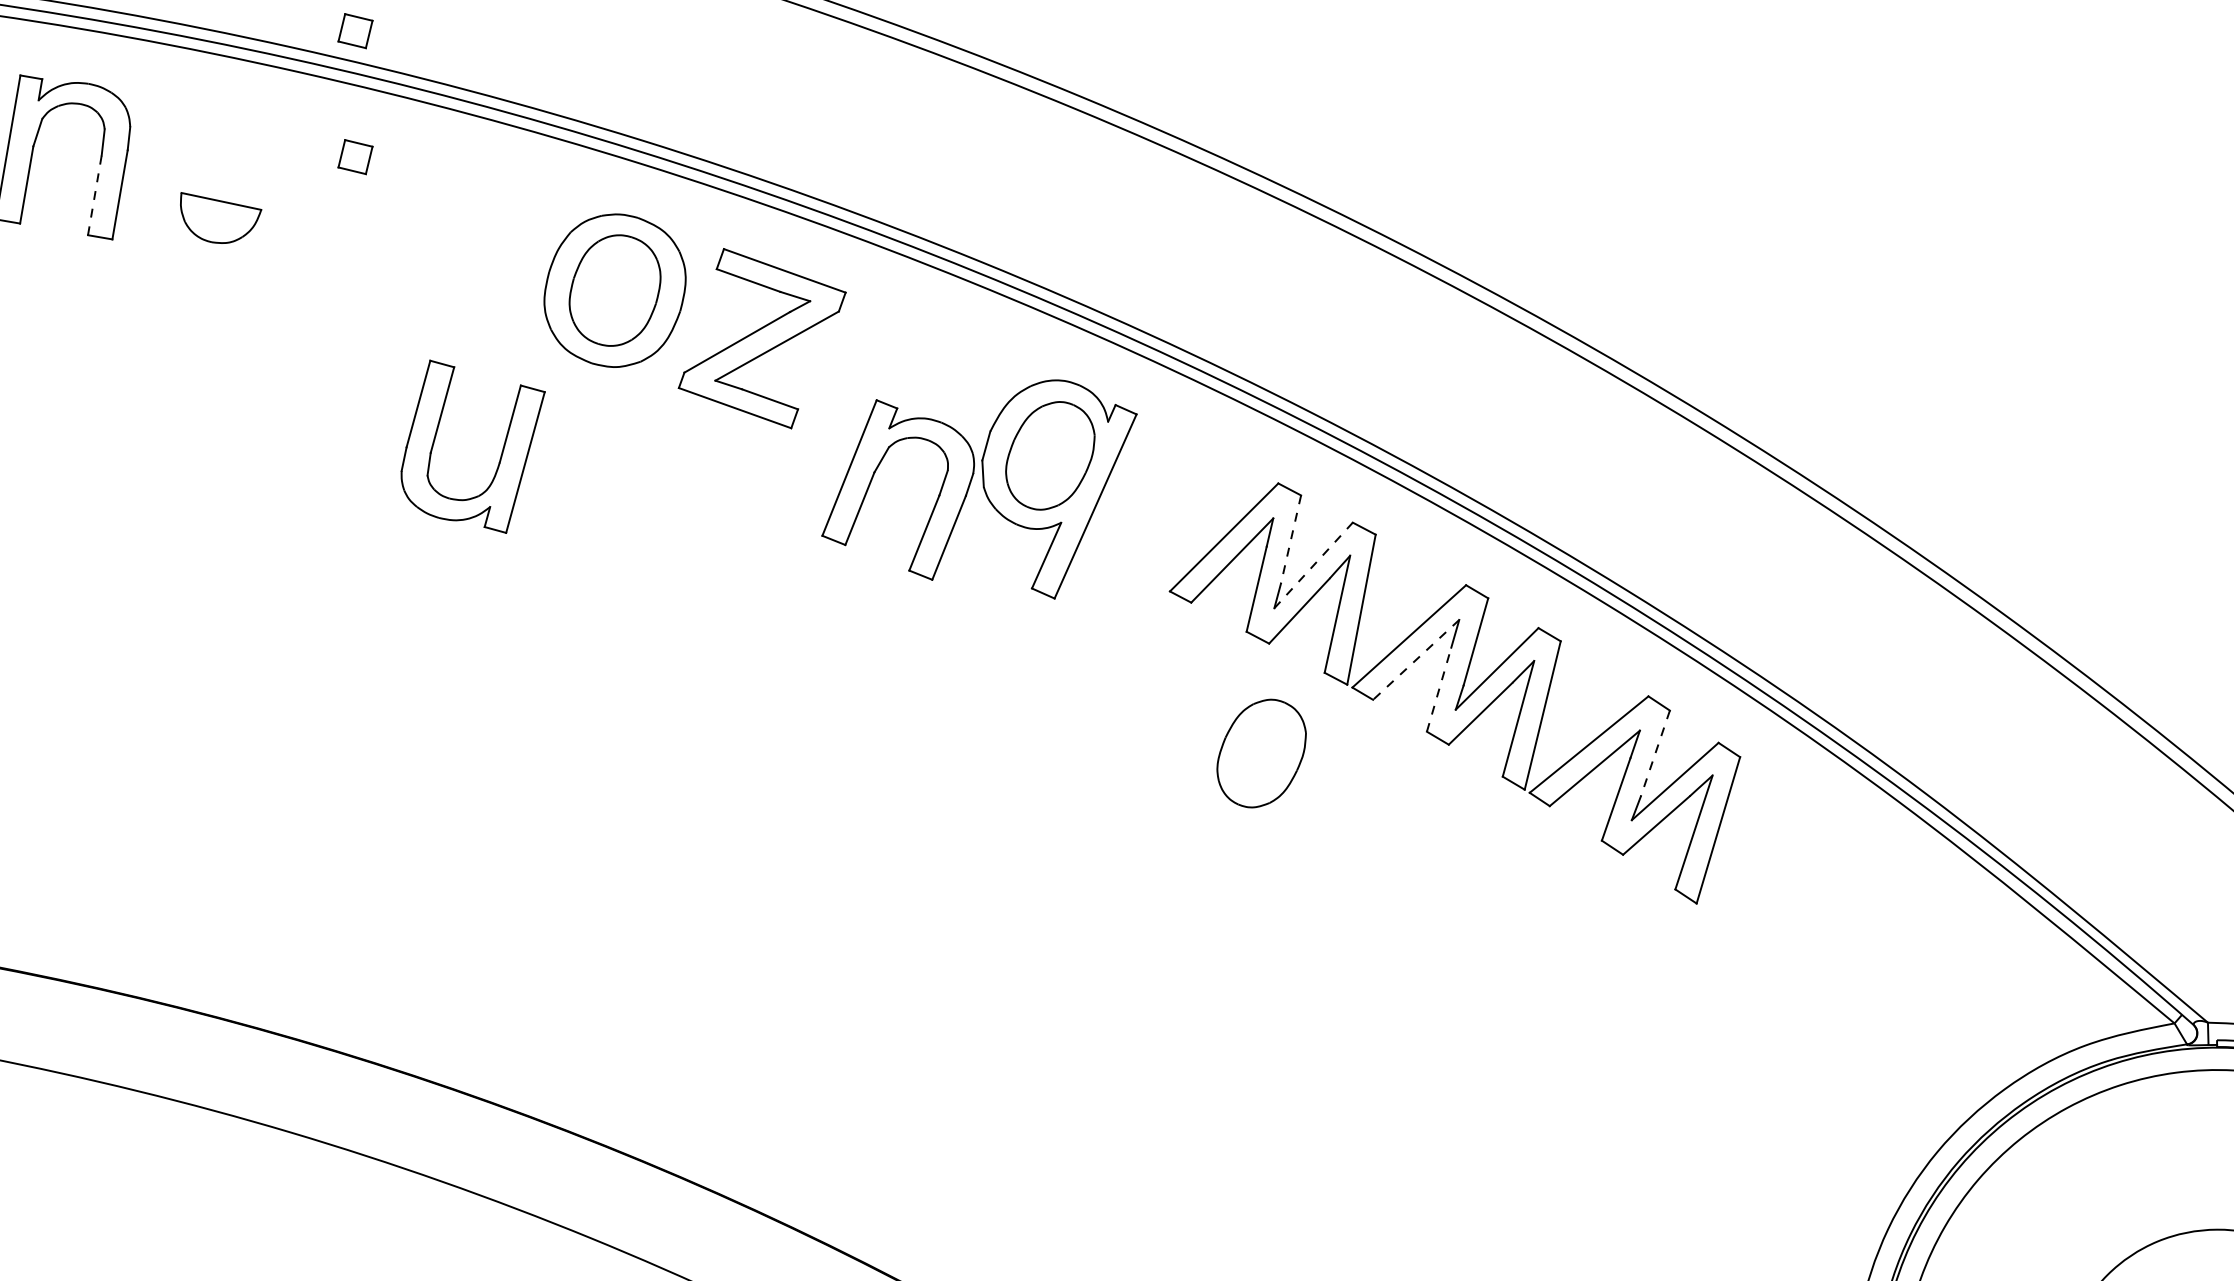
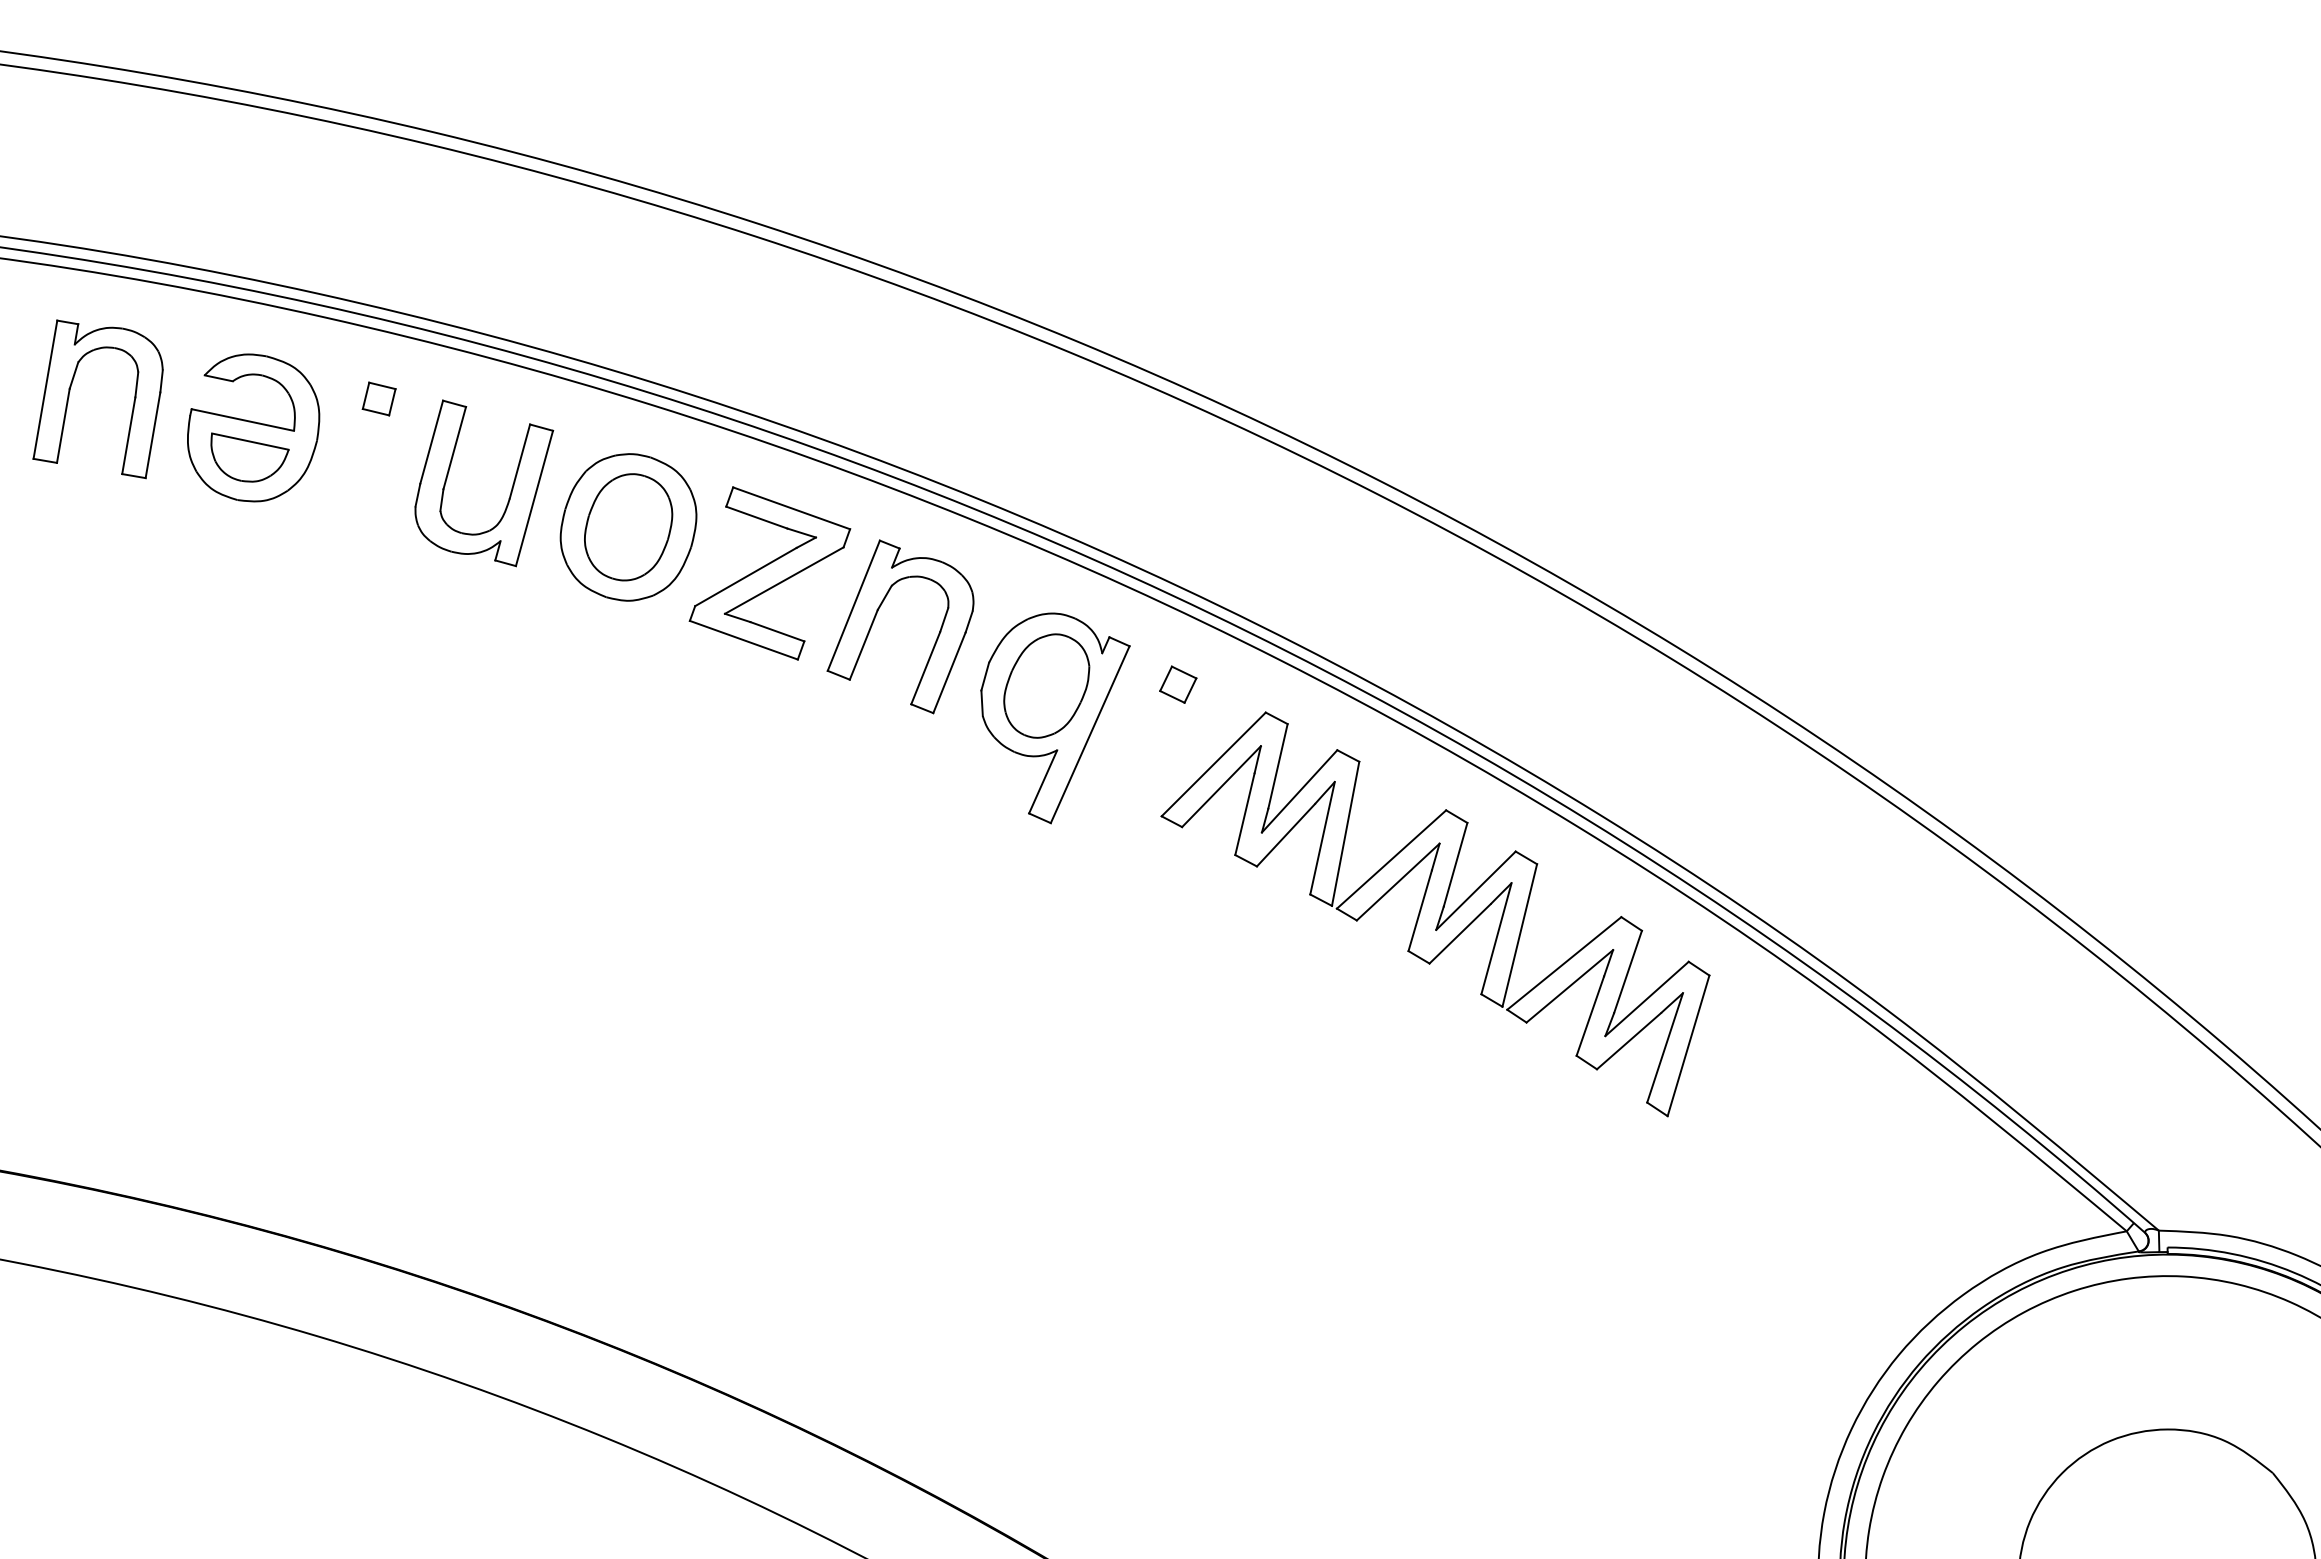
part: (354, 30) -> (378, 277), removed
part: (224, 186) -> (253, 427), added
line: (94, 195) -> (128, 435), dashed -> solid
part: (1187, 454) -> (1178, 684), added
part: (500, 455) -> (510, 491), moved
part: (873, 479) -> (876, 616), moved
line: (1290, 539) -> (1277, 766), dashed -> solid
line: (1313, 565) -> (1299, 791), dashed -> solid
line: (1415, 660) -> (1397, 882), dashed -> solid
line: (1439, 689) -> (1420, 910), dashed -> solid
part: (1261, 752) -> (1249, 971), removed
line: (1654, 754) -> (1627, 972), dashed -> solid

